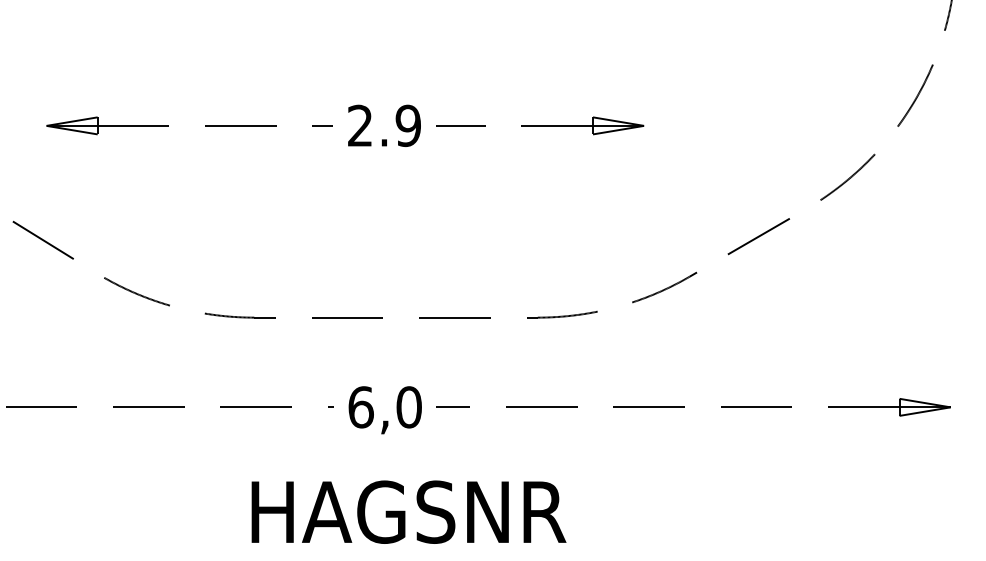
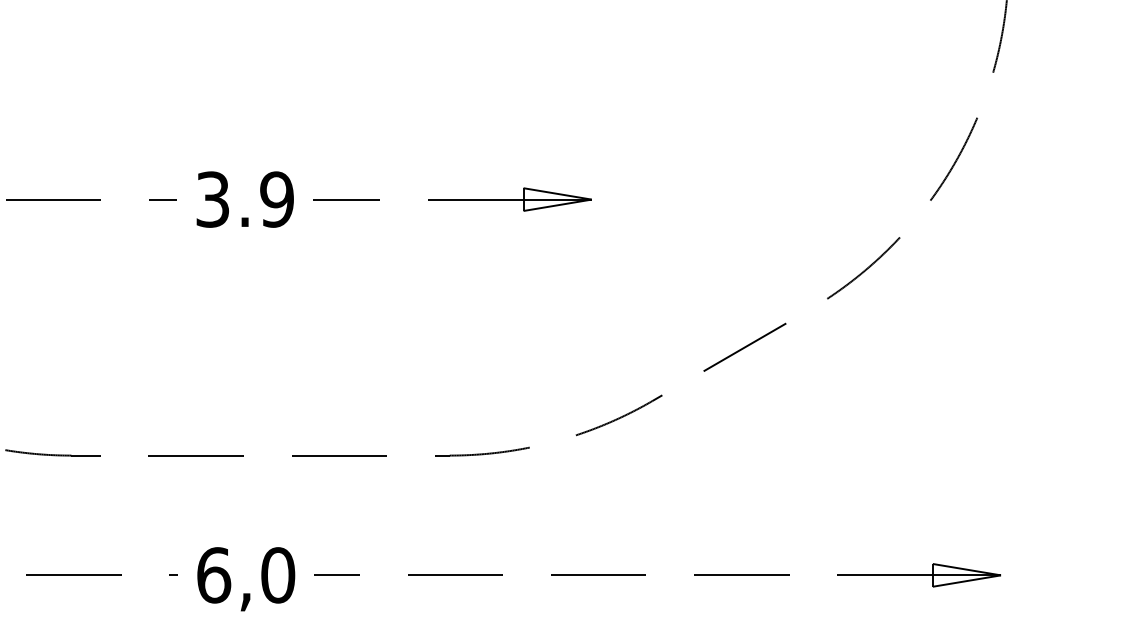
text: (360, 126) -> (213, 200), 2.9 -> 3.9

